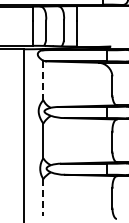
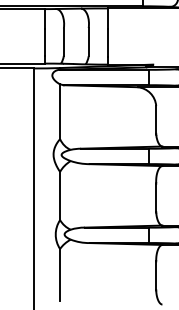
line: (43, 80) -> (60, 111), dashed -> solid
line: (43, 197) -> (60, 274), dashed -> solid

